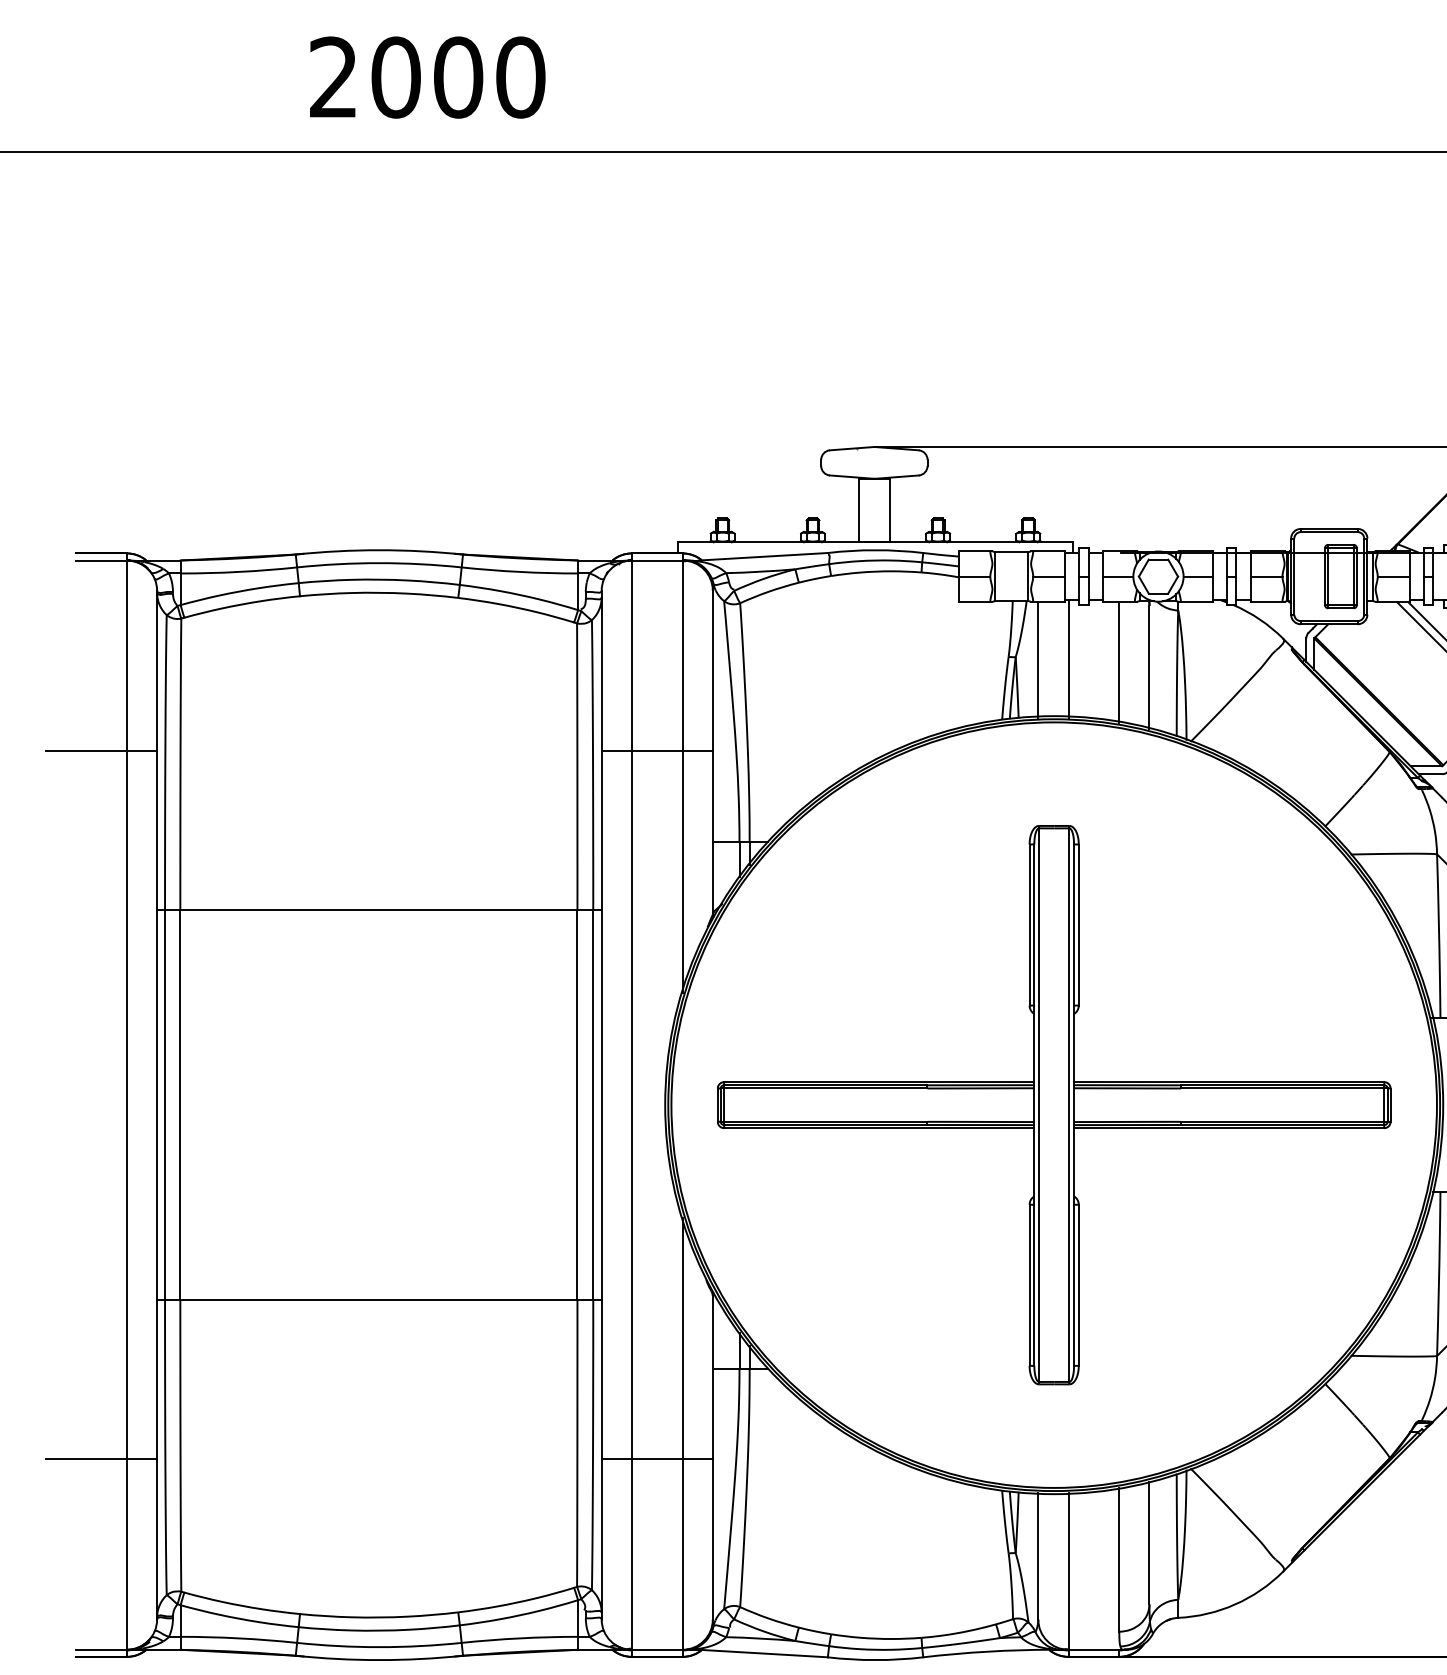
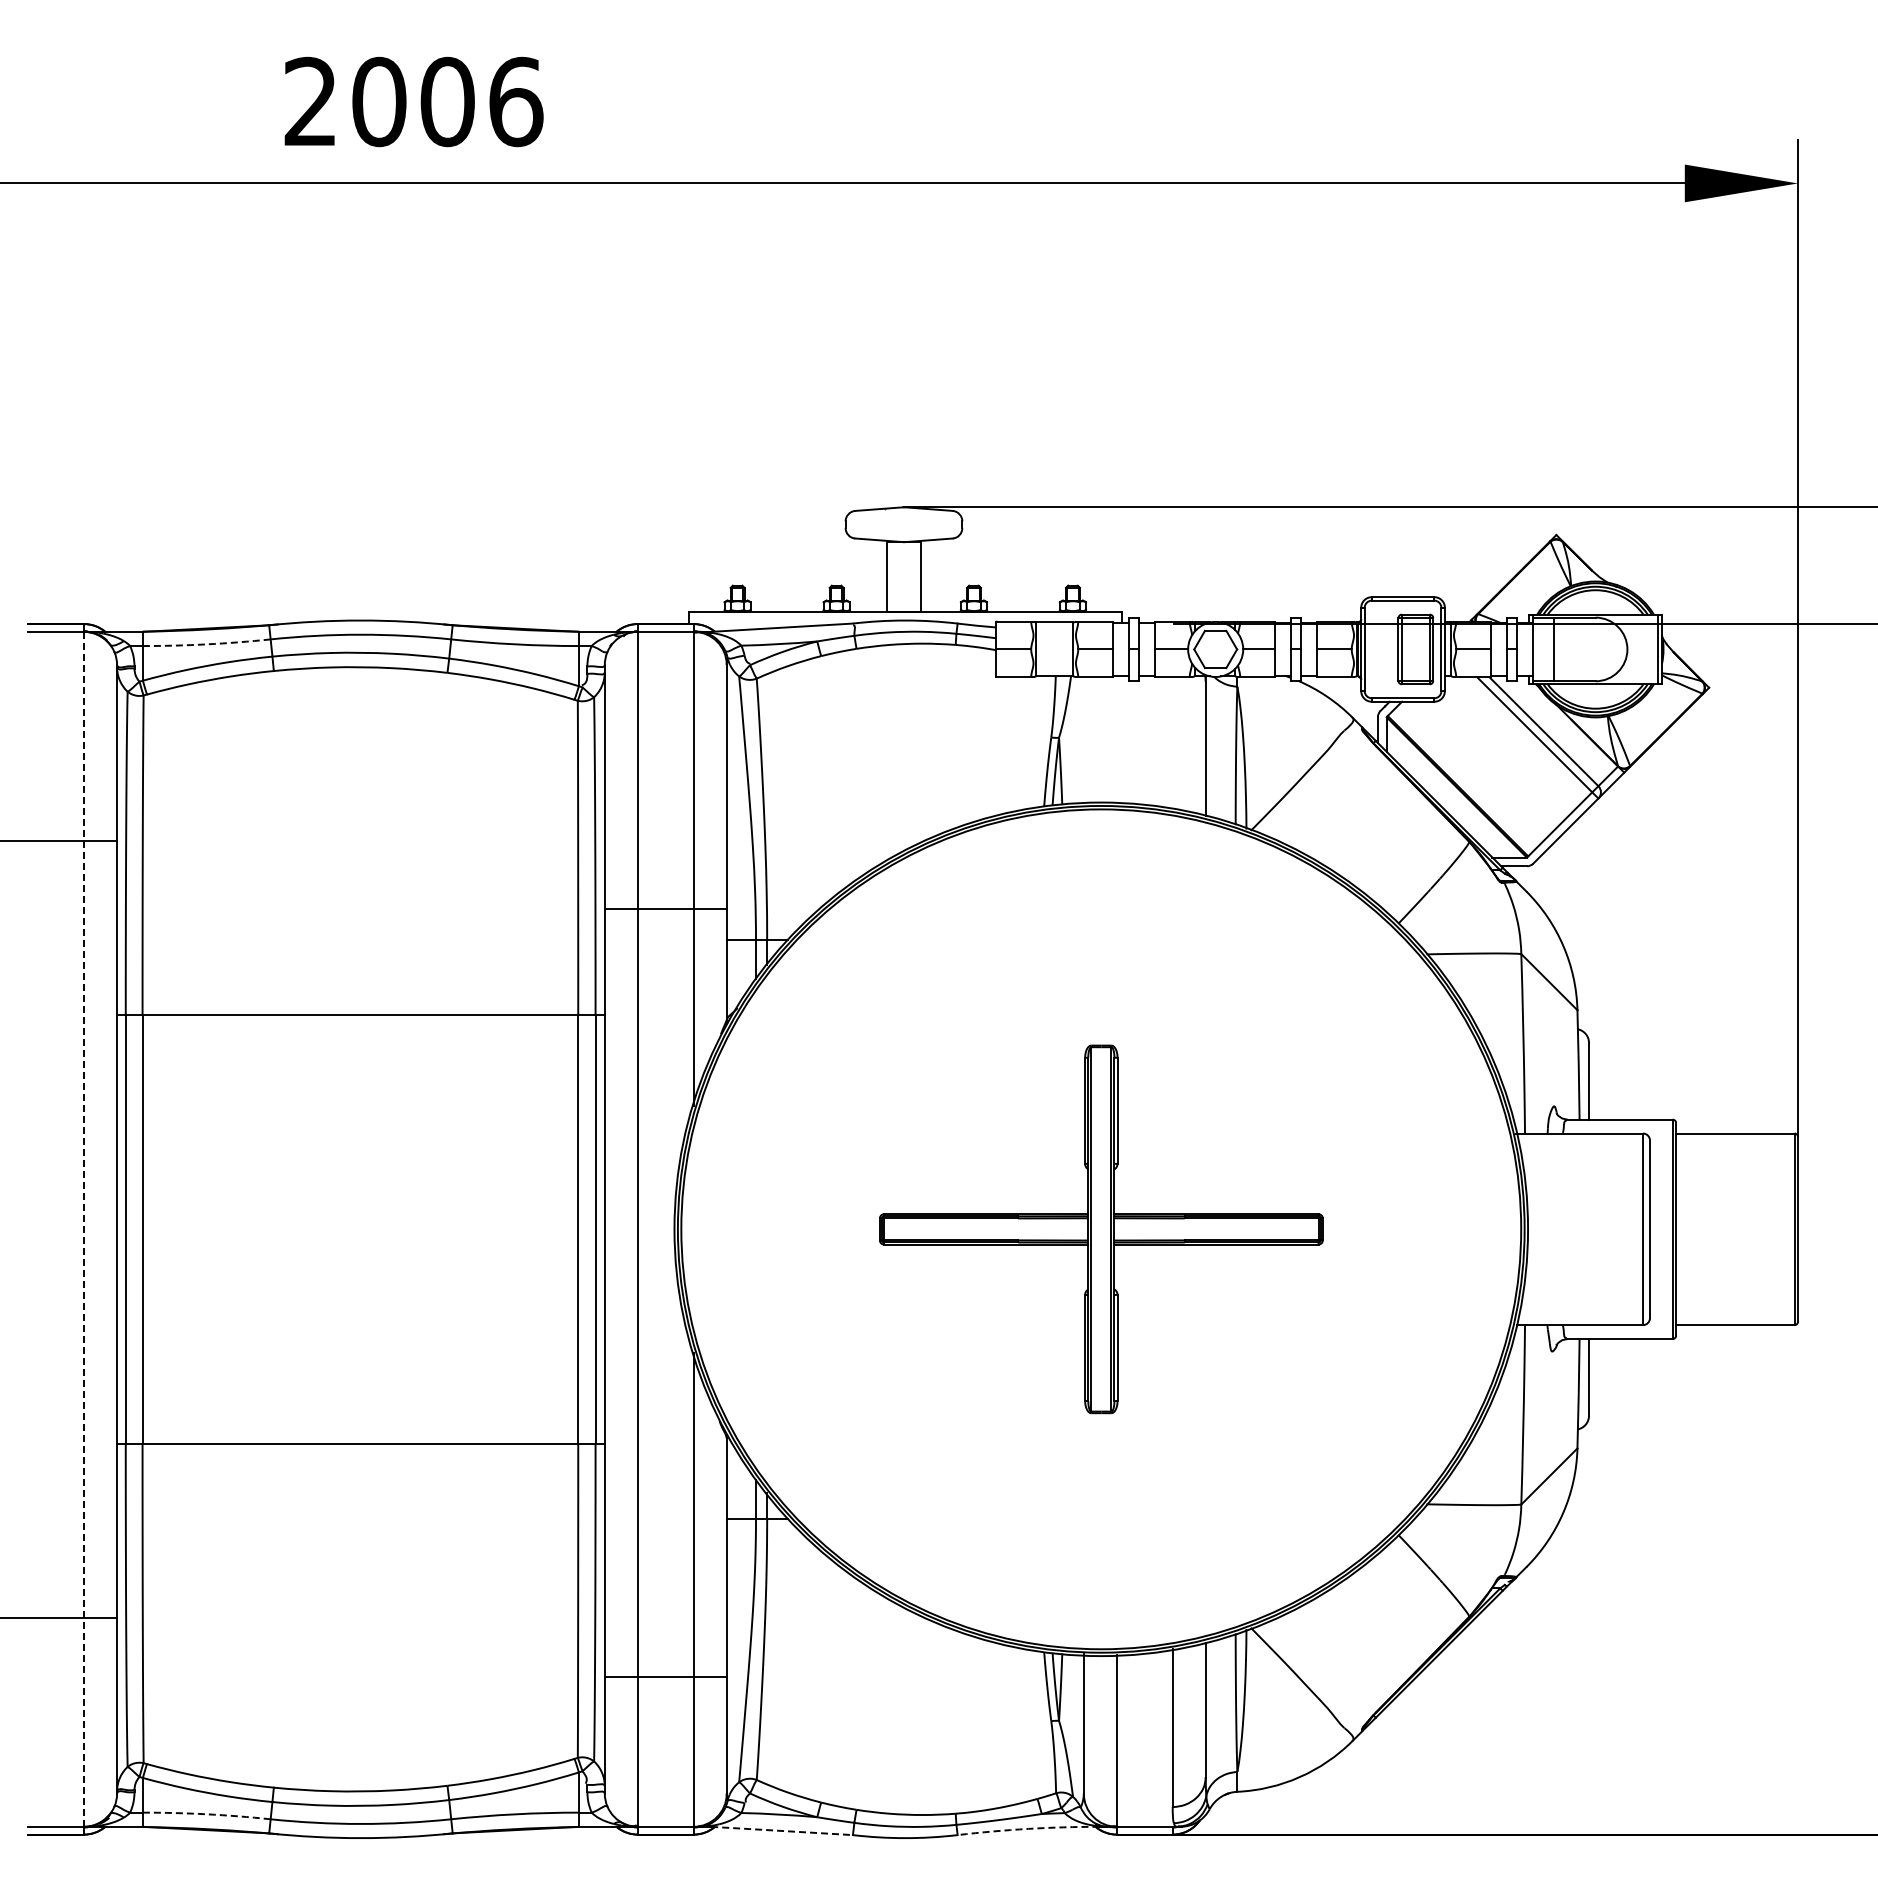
text: (521, 77) -> (516, 101), 2000 -> 2006
arc: (238, 572) -> (206, 644), solid -> dashed
line: (1068, 658) -> (1116, 739), removed
line: (1038, 659) -> (1083, 740), removed
line: (1119, 662) -> (1172, 743), removed
line: (656, 750) -> (665, 908), moved
line: (126, 1104) -> (83, 1228), solid -> dashed
part: (1054, 1105) -> (1101, 1229), size x0.6
line: (656, 1458) -> (665, 1676), moved
arc: (238, 1638) -> (206, 1814), solid -> dashed
arc: (987, 1651) -> (1028, 1828), solid -> dashed
line: (763, 1653) -> (782, 1830), solid -> dashed

